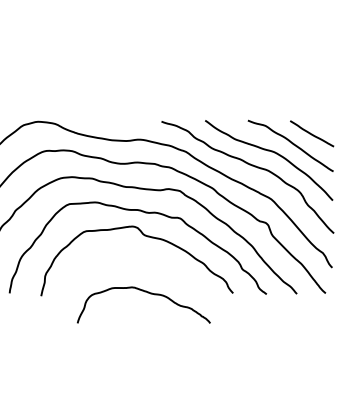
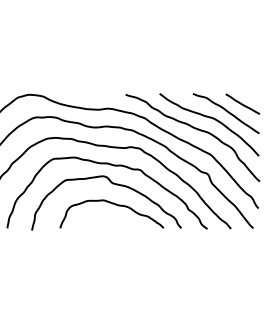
curve: (147, 293) -> (114, 205), moved

